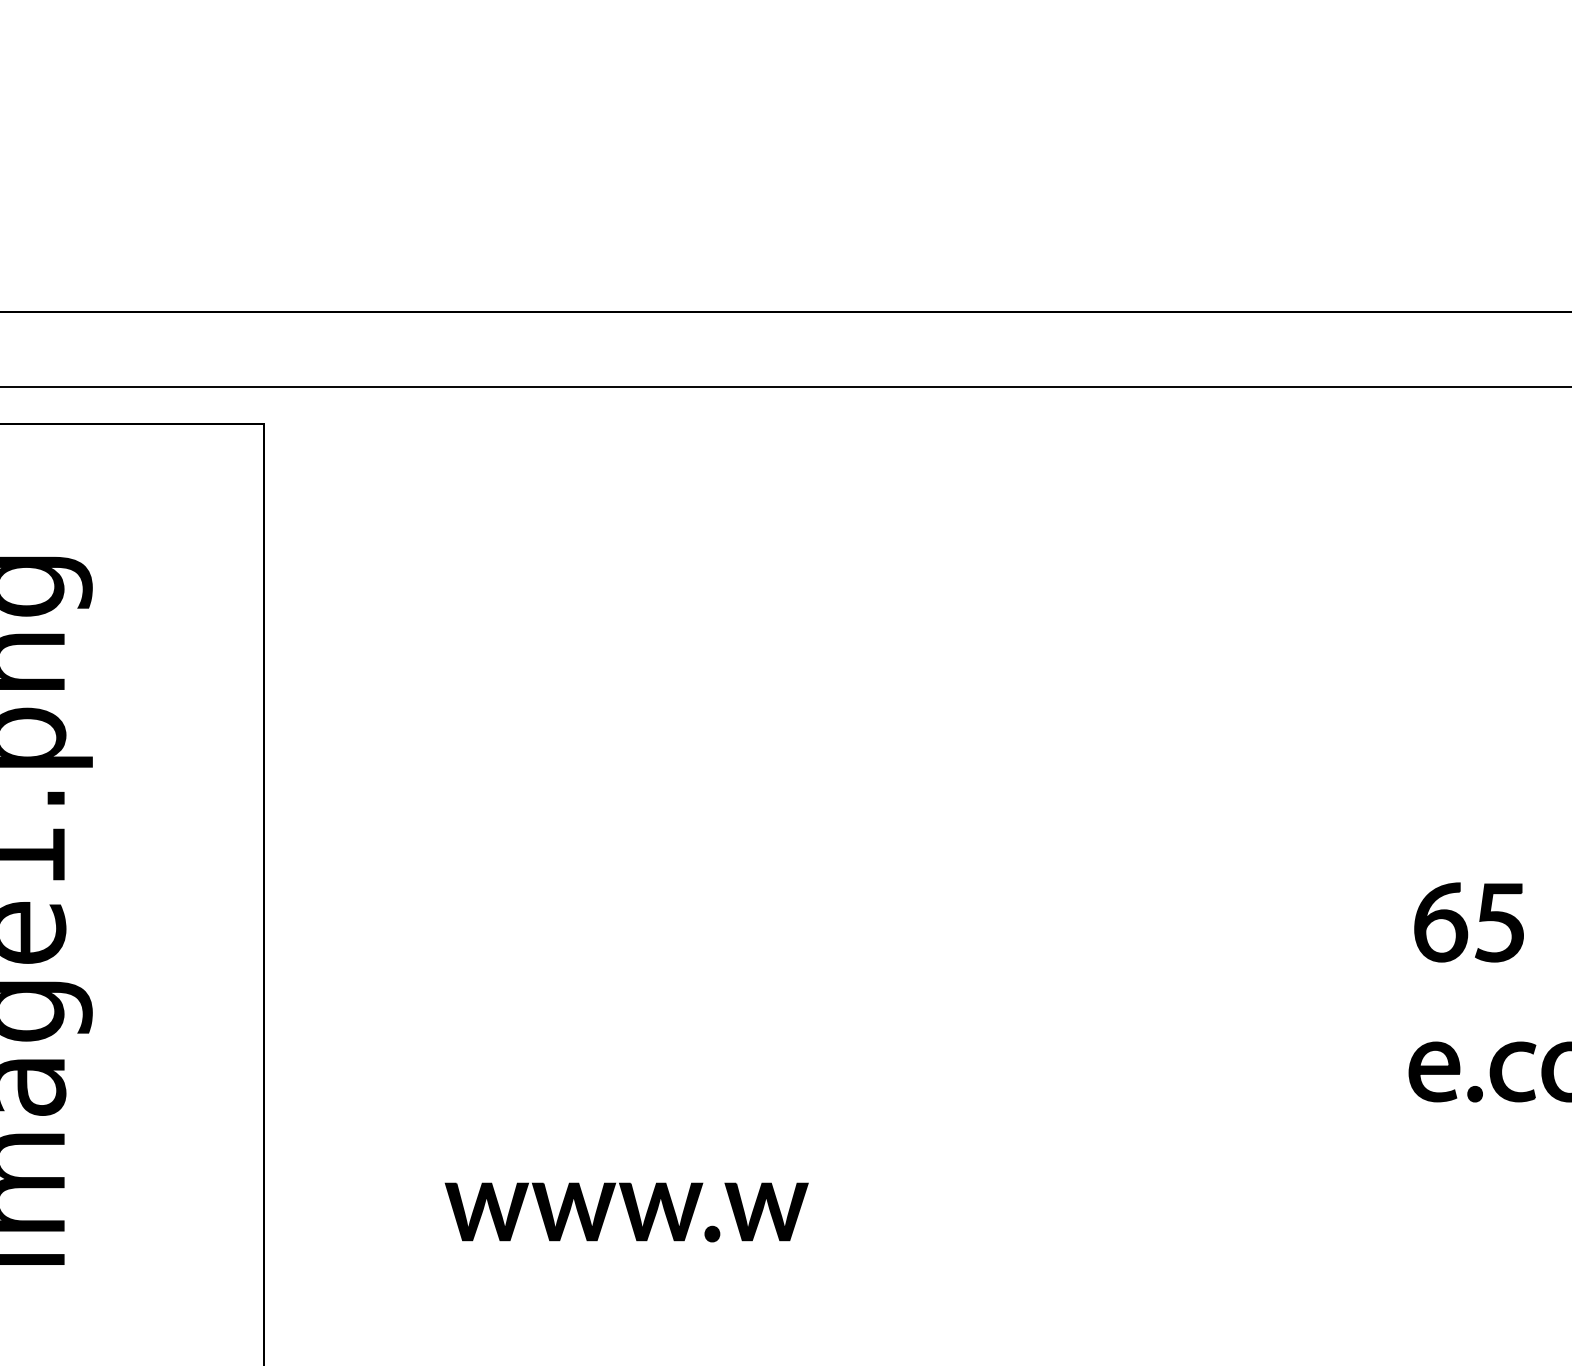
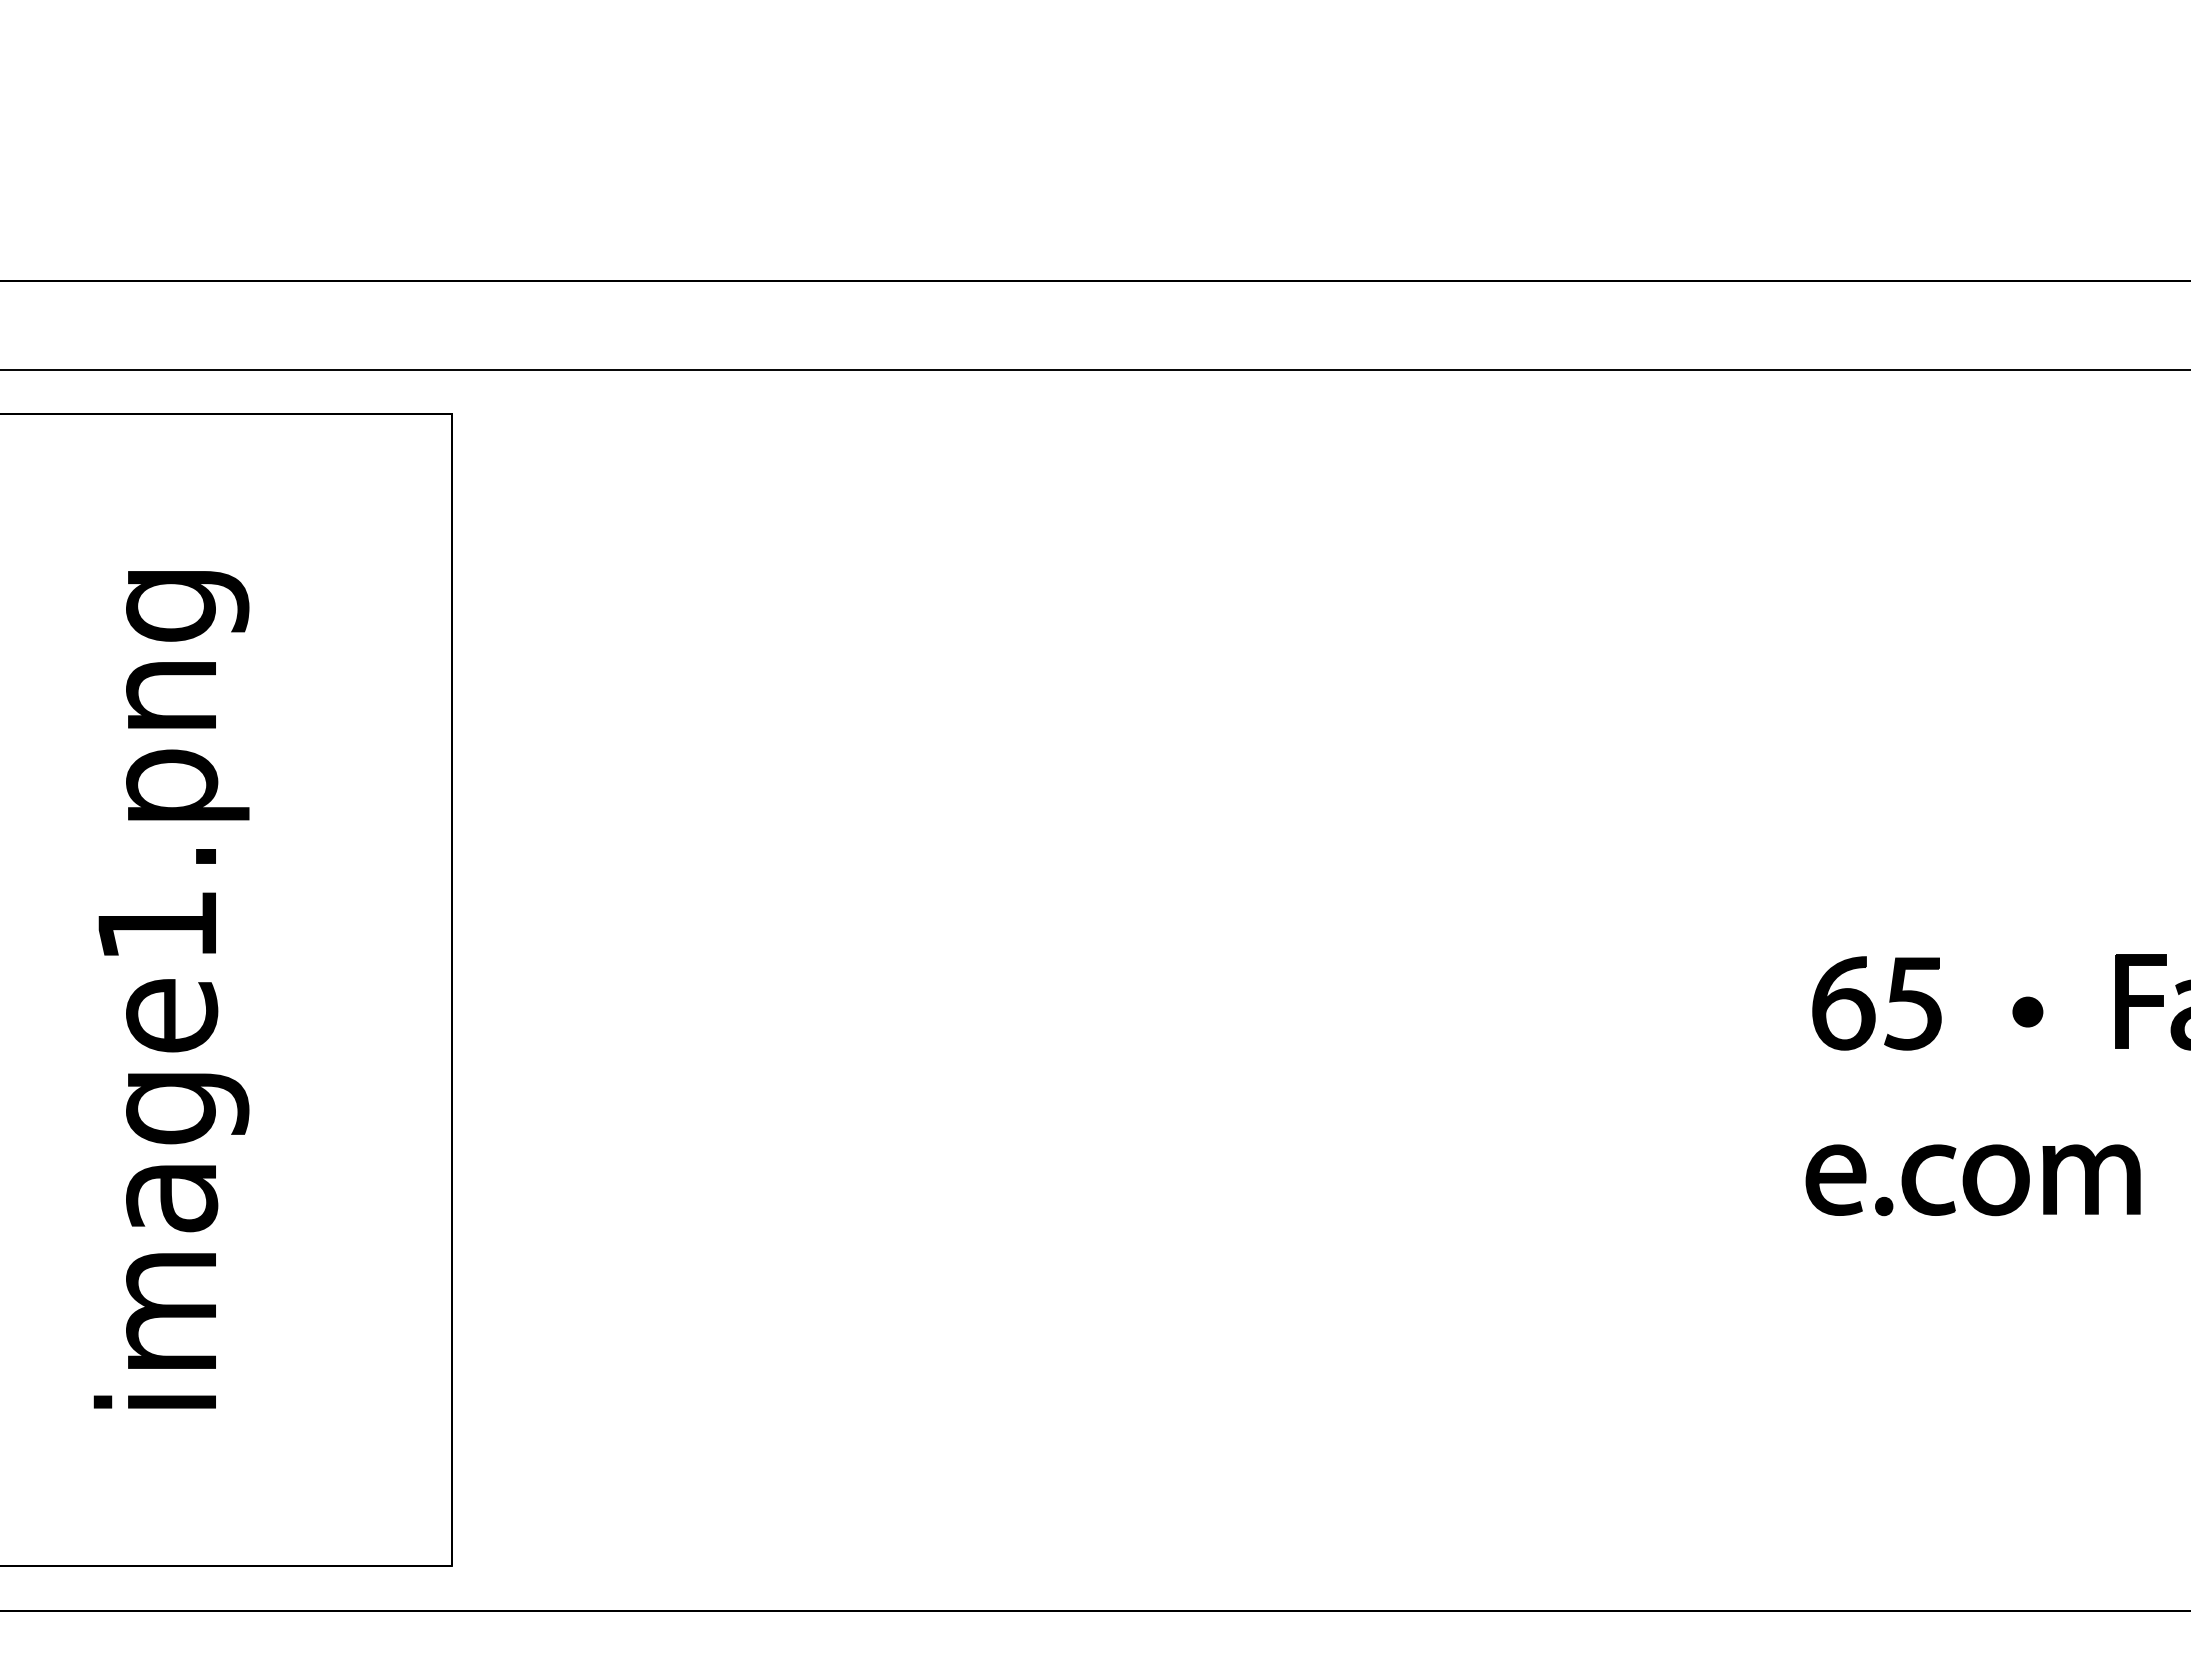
part: (626, 1212) -> (880, 1346), removed

